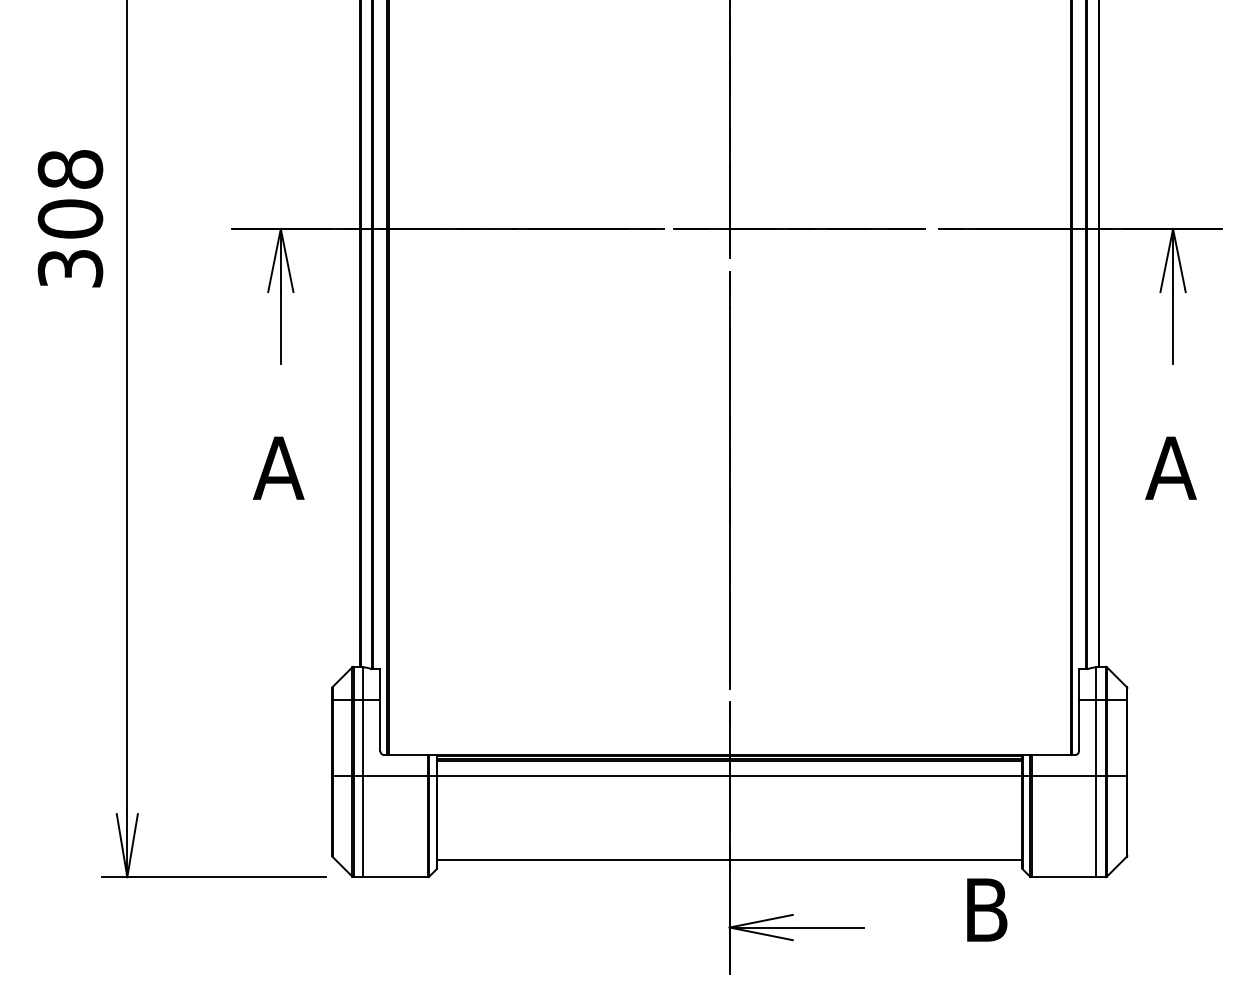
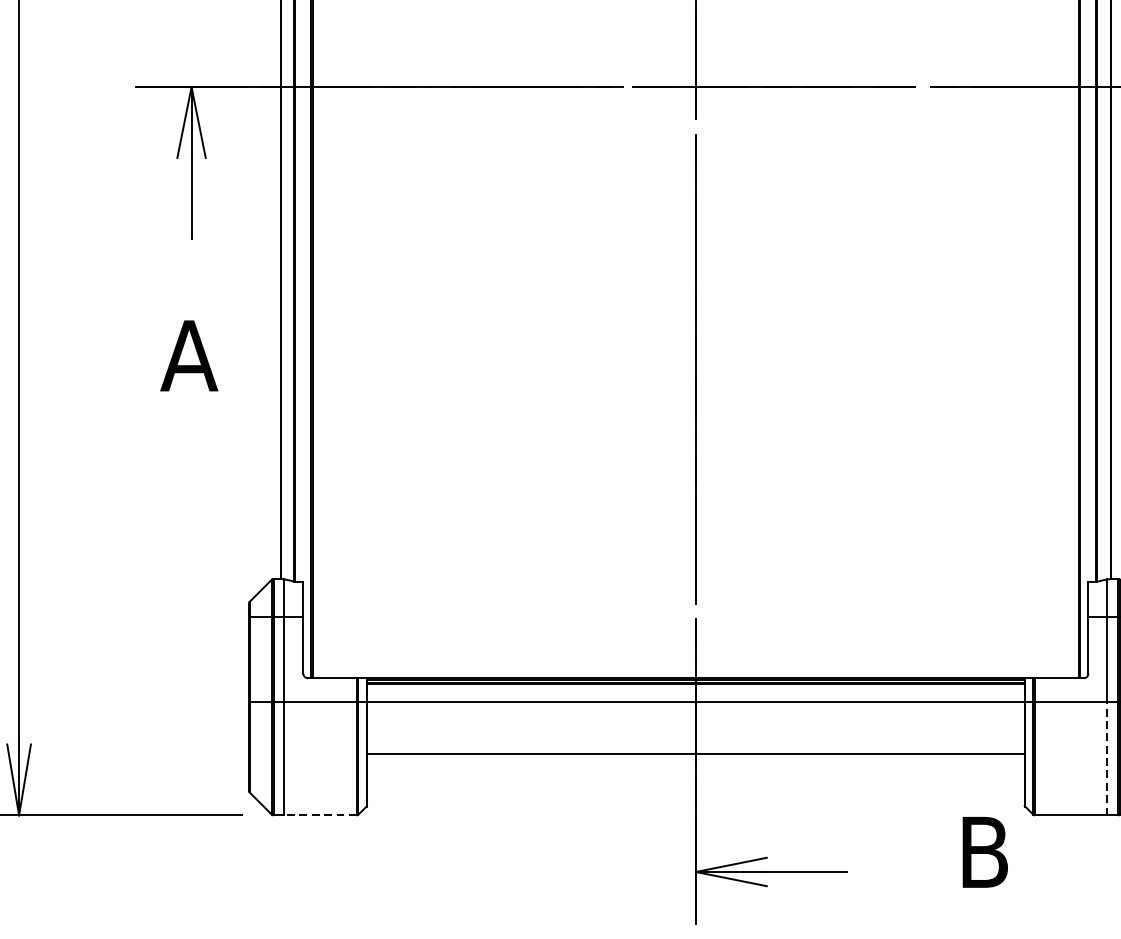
line: (1095, 826) -> (1106, 758), solid -> dashed
line: (729, 860) -> (695, 753), moved
line: (395, 877) -> (320, 815), solid -> dashed

